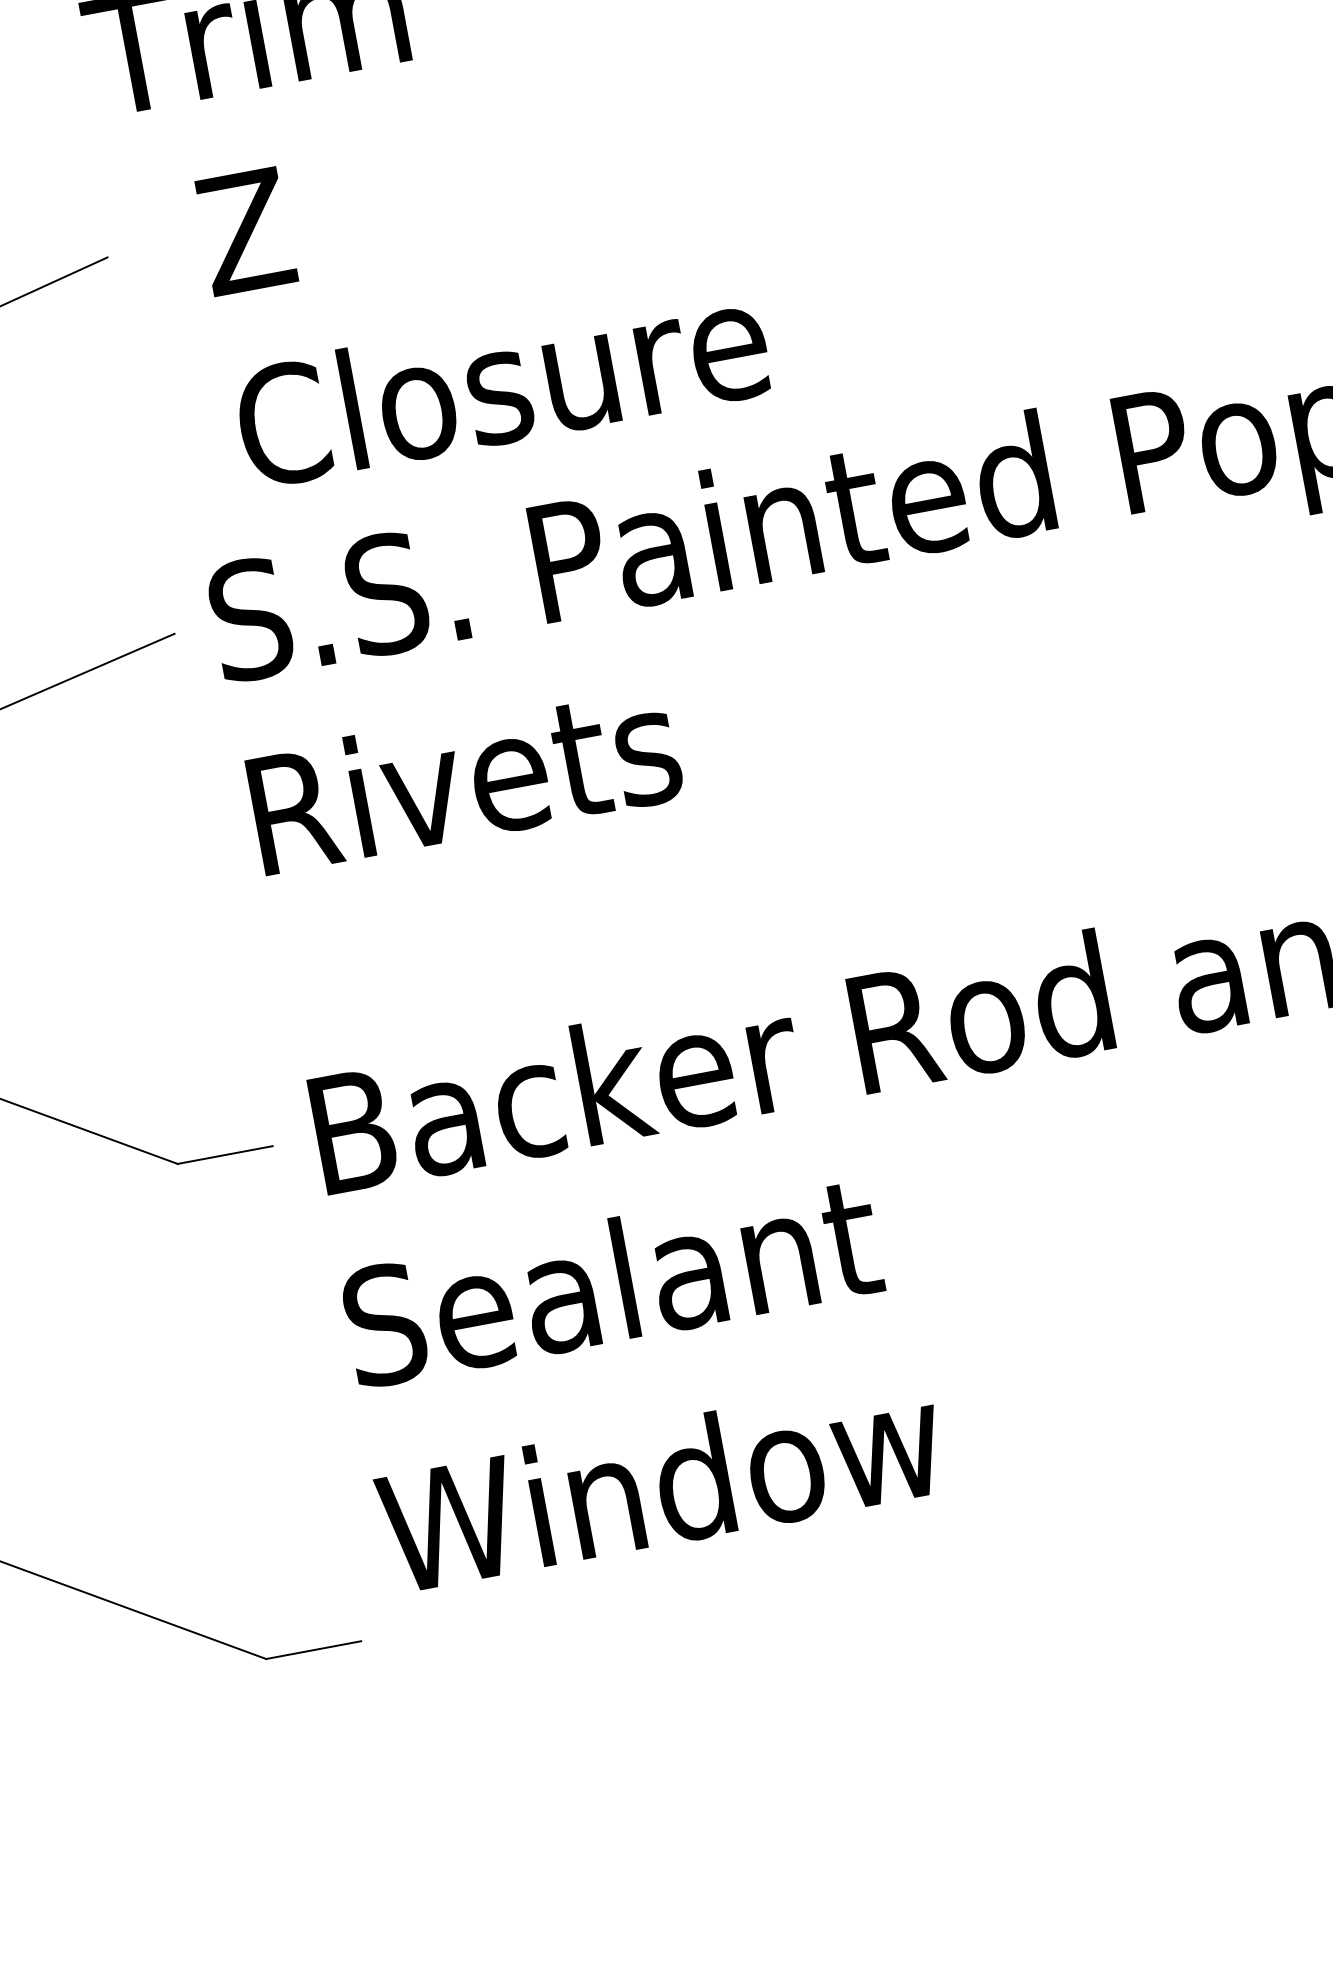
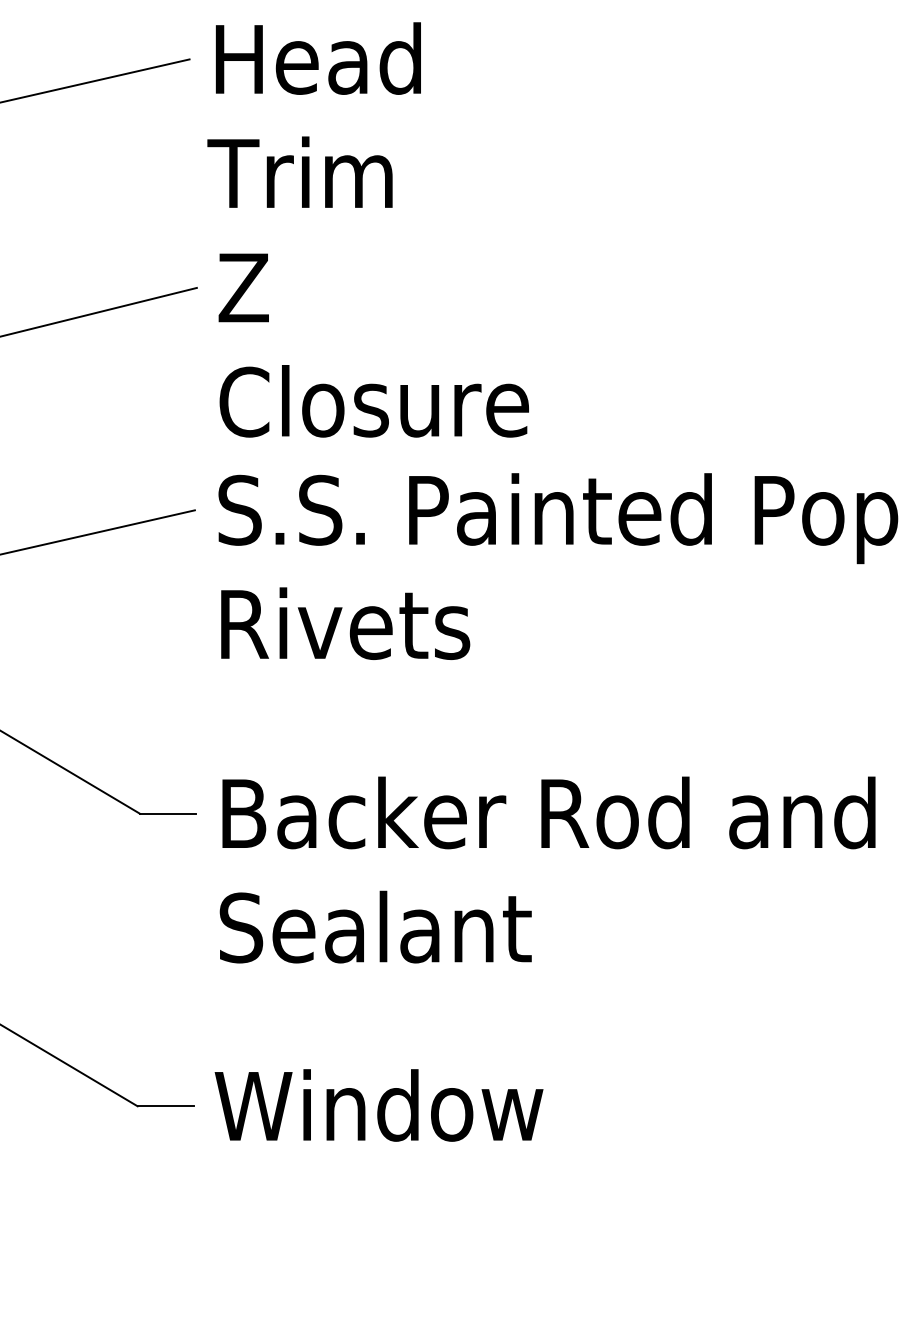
text: (483, 287) -> (373, 345), moved
text: (659, 1484) -> (378, 1105), moved

